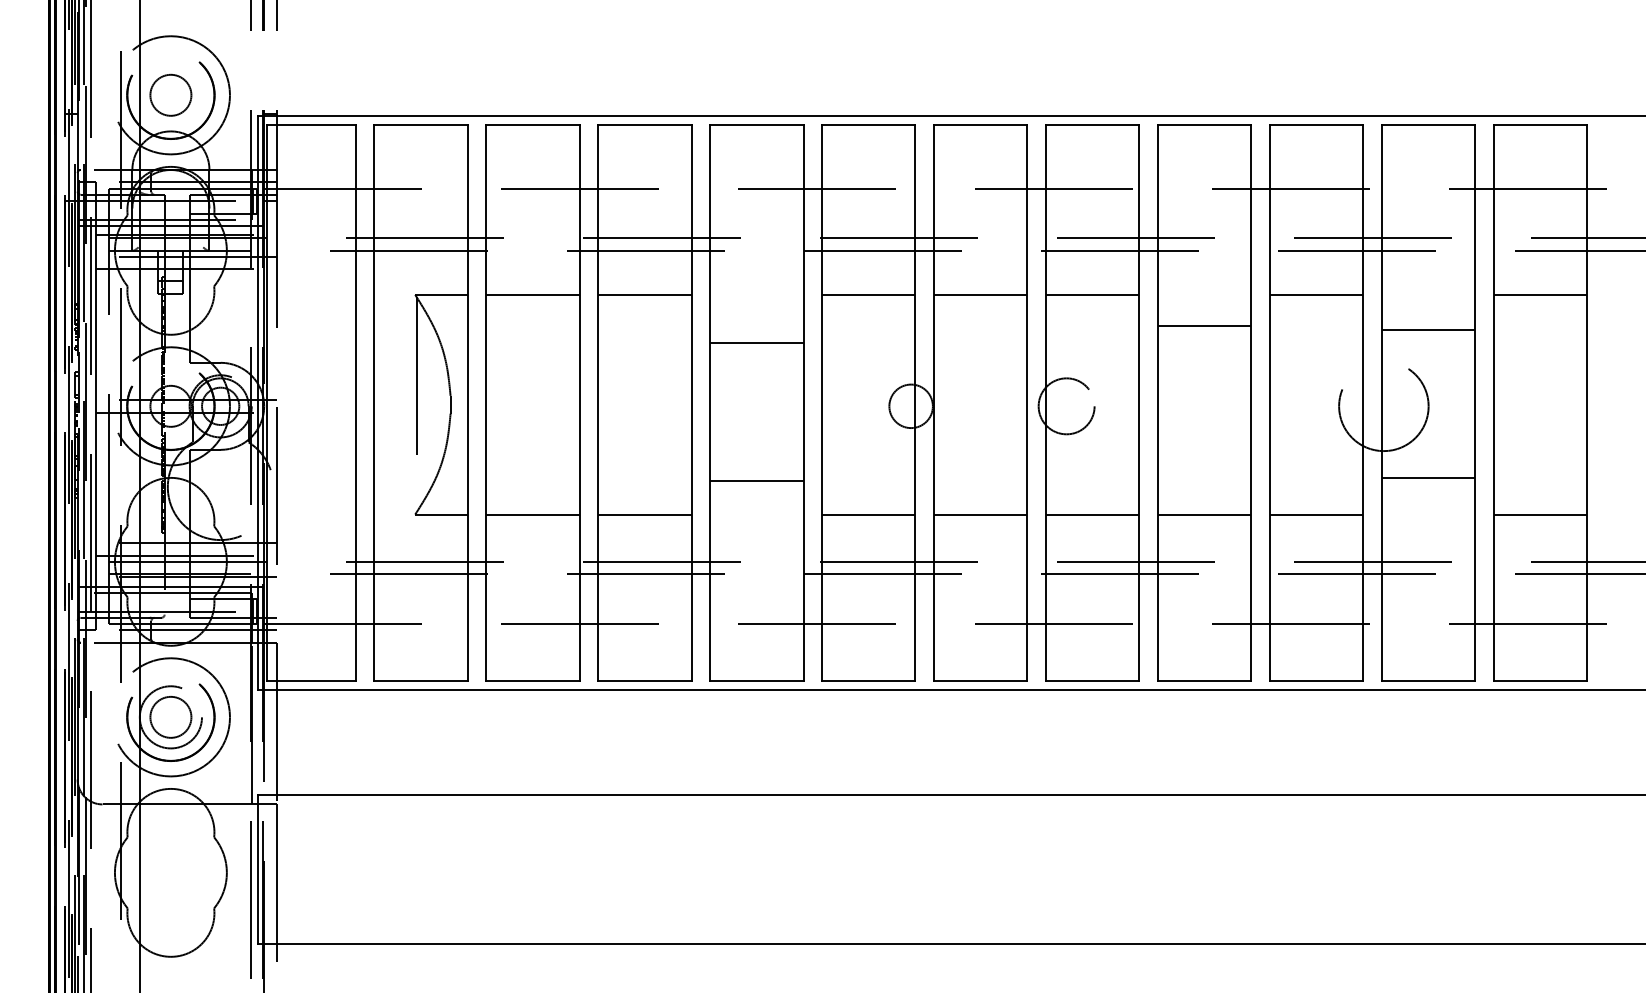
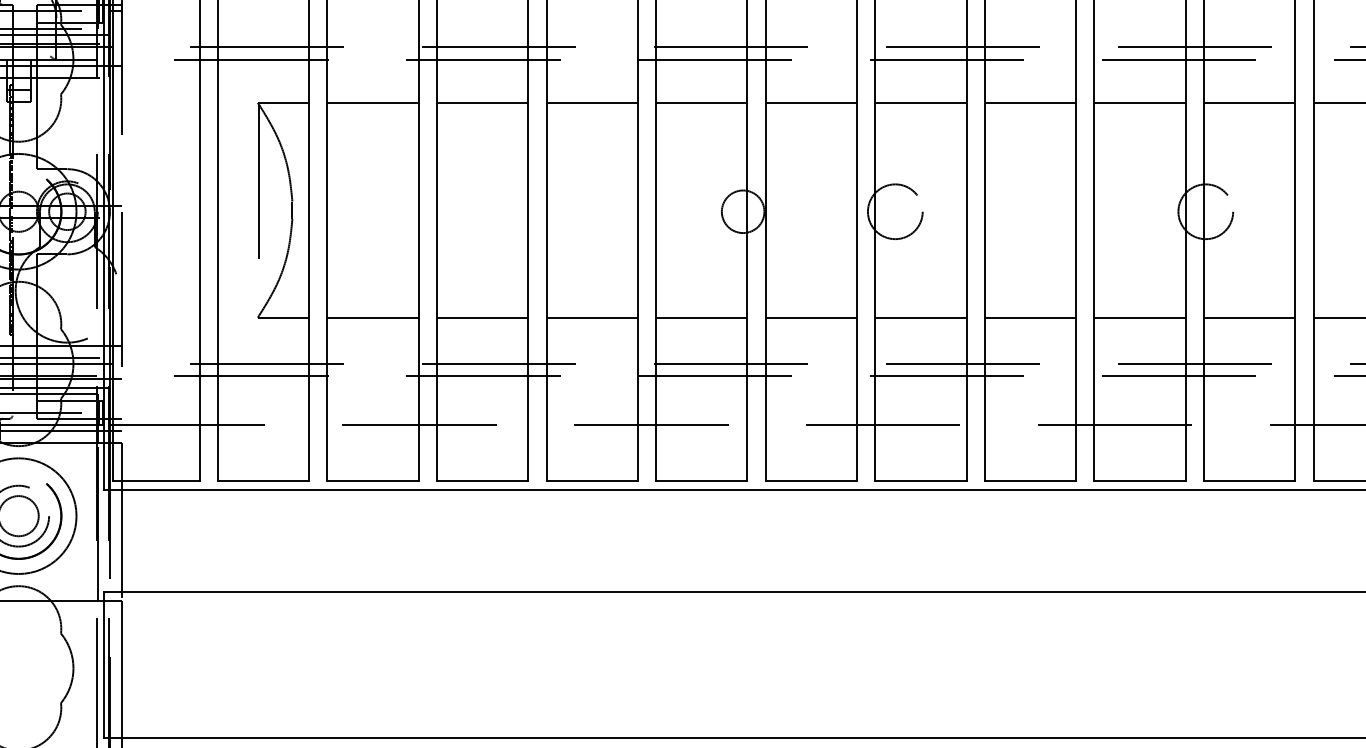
line: (1204, 325) -> (1030, 102), moved
line: (1428, 329) -> (1249, 102), moved
line: (756, 342) -> (591, 102), moved
circle: (1383, 406) -> (1205, 211), size x0.62
line: (1428, 477) -> (1249, 317), moved
line: (756, 480) -> (591, 317), moved

